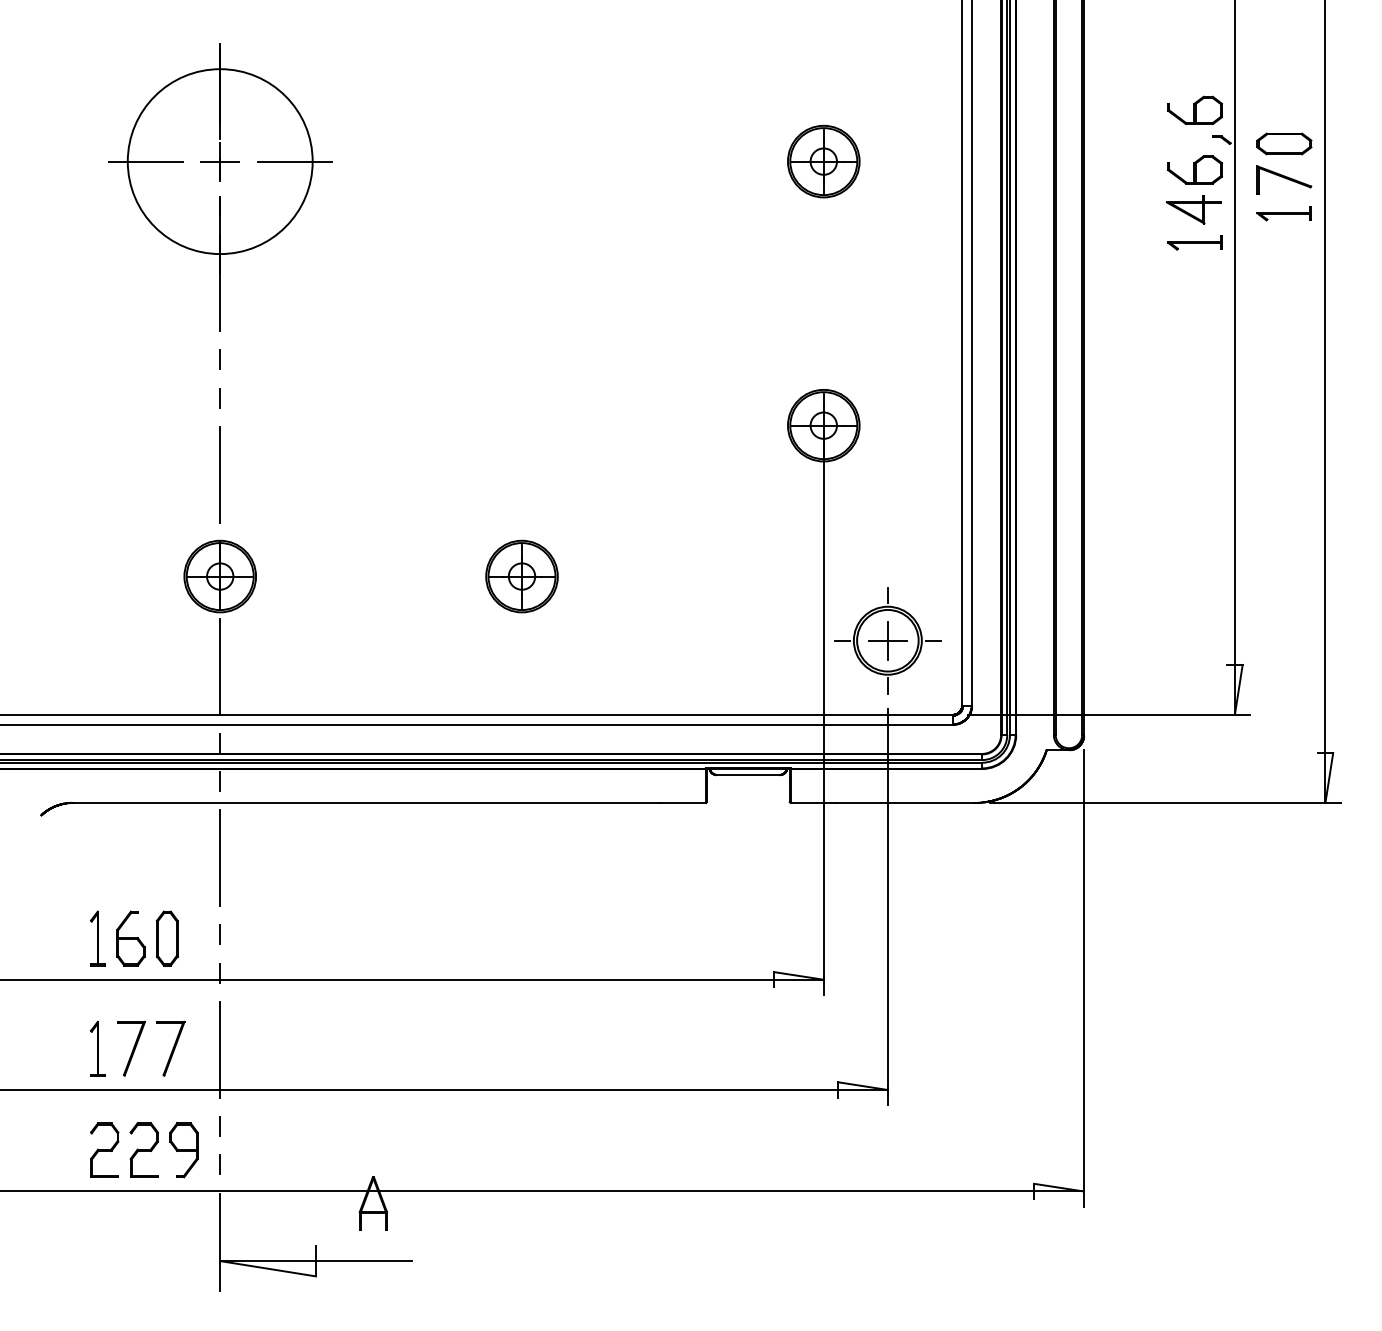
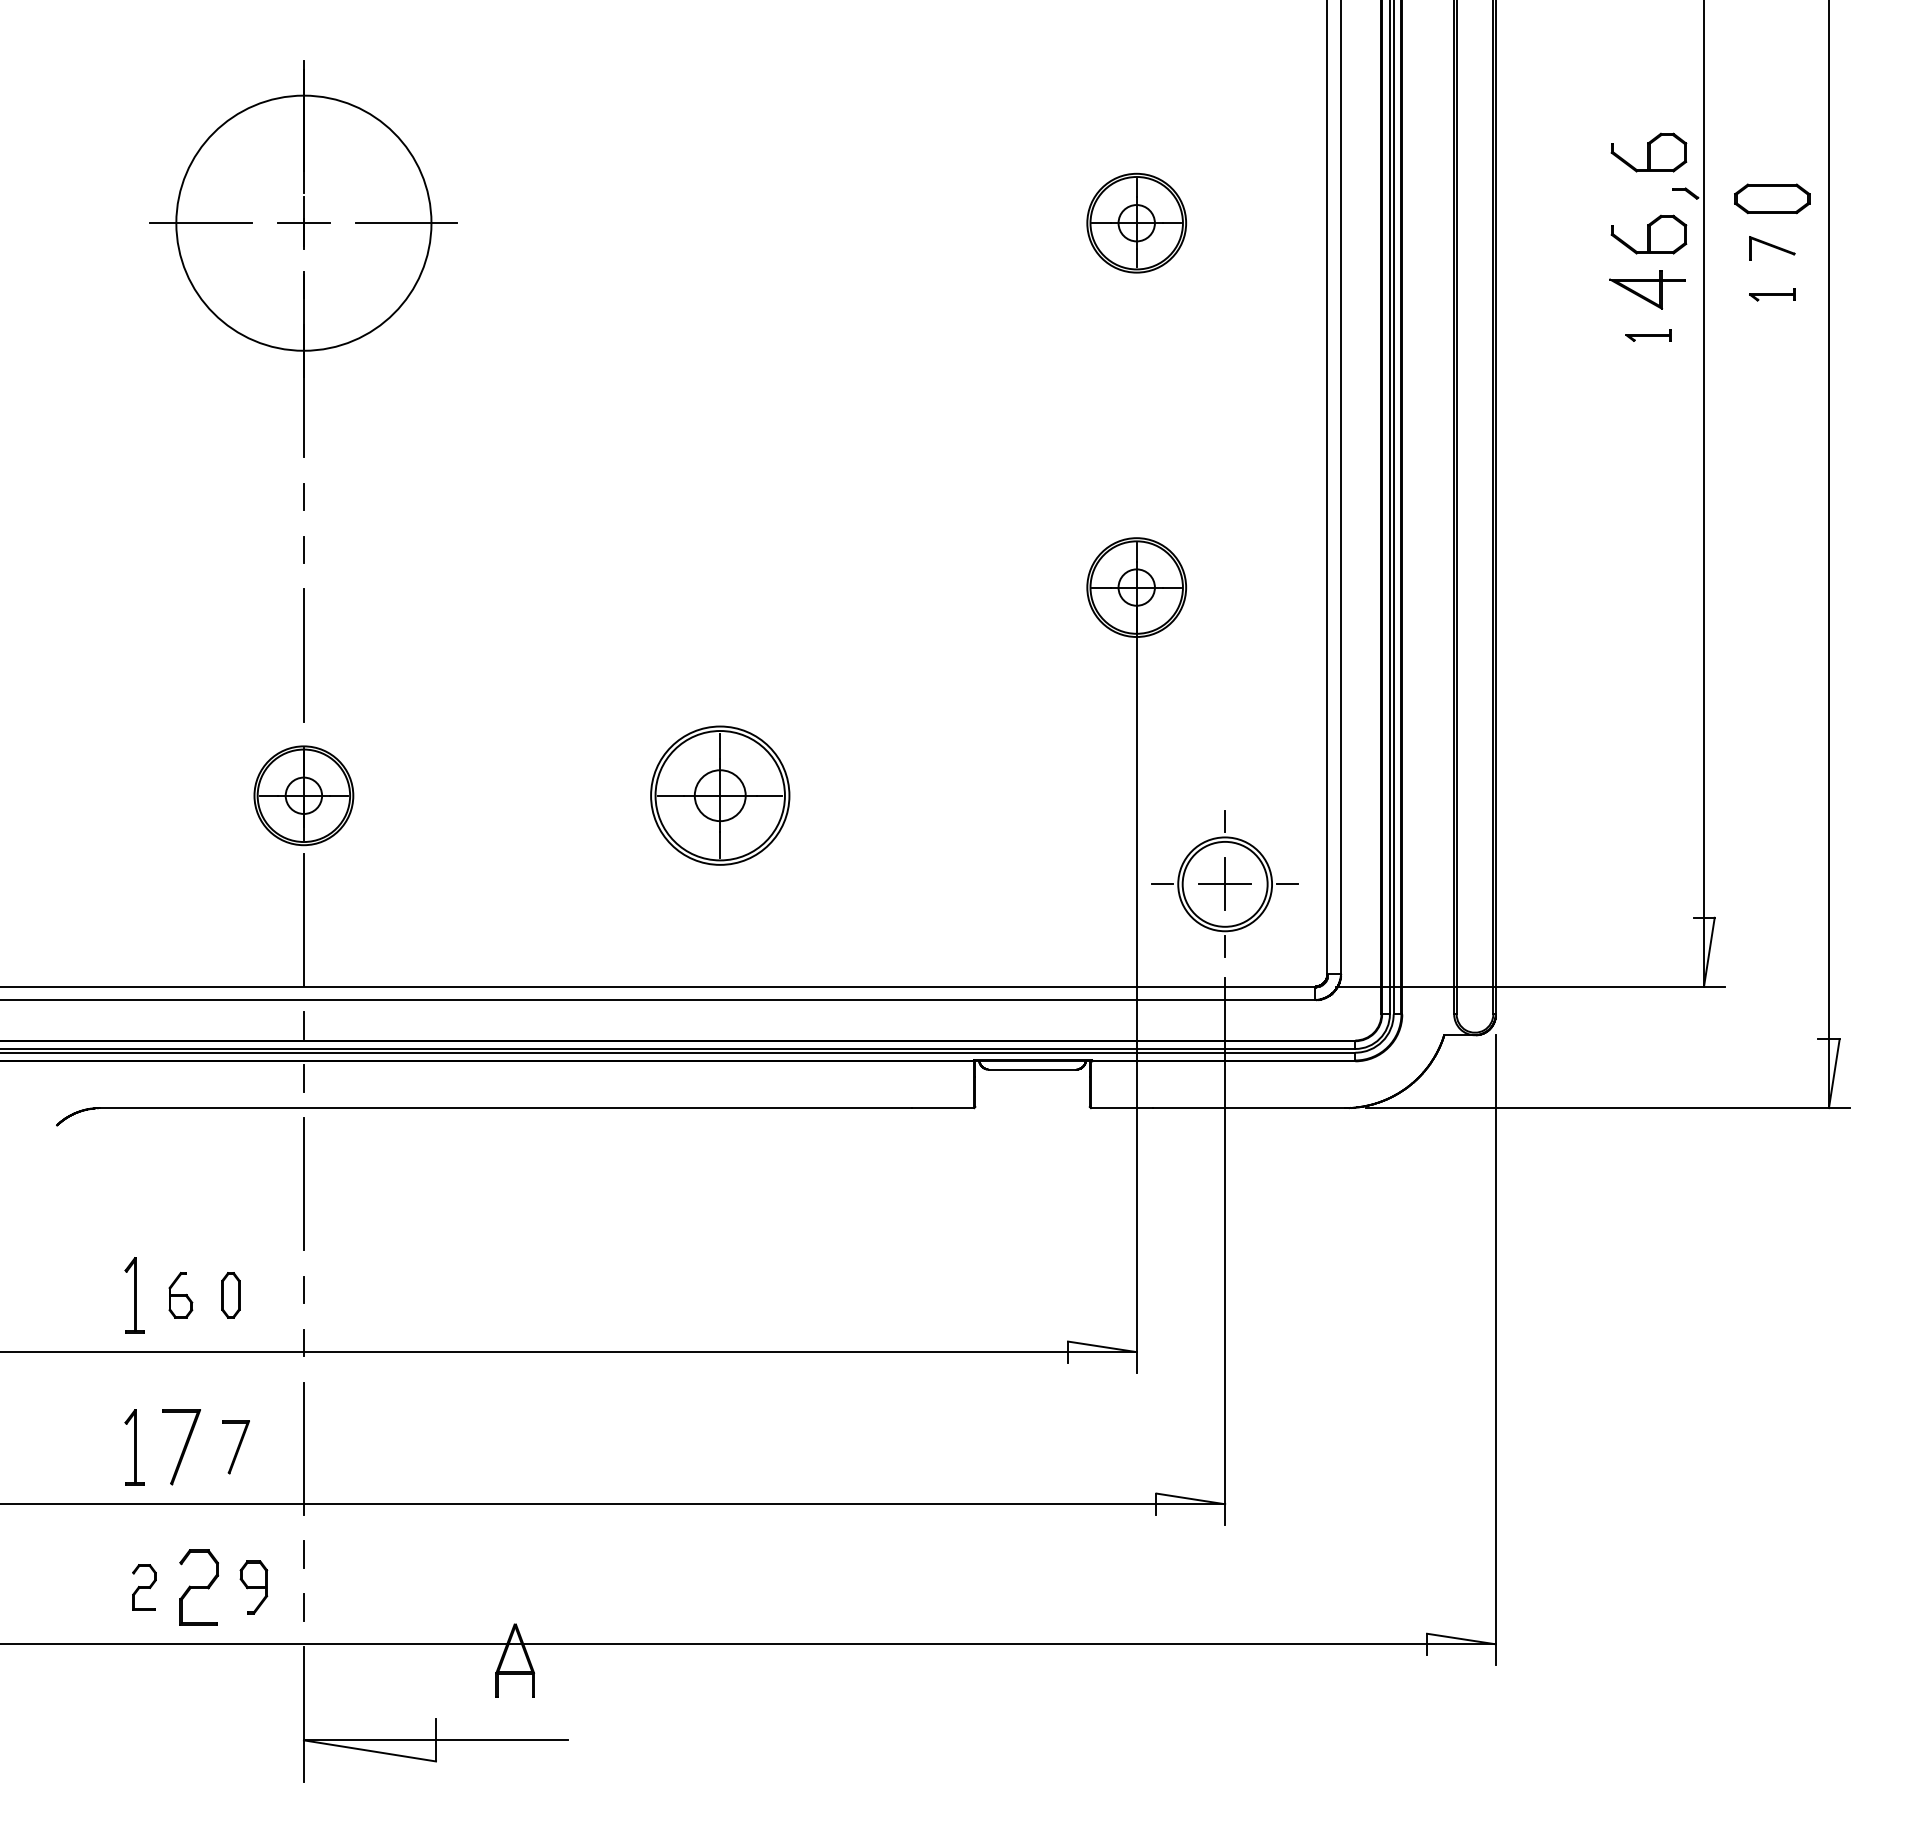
part: (1284, 179) -> (1772, 247), size x0.6
part: (1284, 213) -> (1772, 294), size x0.6
part: (1194, 242) -> (1648, 335), size x0.6
part: (522, 576) -> (720, 795), size x1.4
part: (130, 938) -> (180, 1295), size x0.6
part: (167, 938) -> (230, 1295), size x0.6
part: (170, 1048) -> (235, 1447), size x0.7
part: (104, 1150) -> (144, 1587), size x0.6
part: (183, 1150) -> (253, 1587), size x0.7

